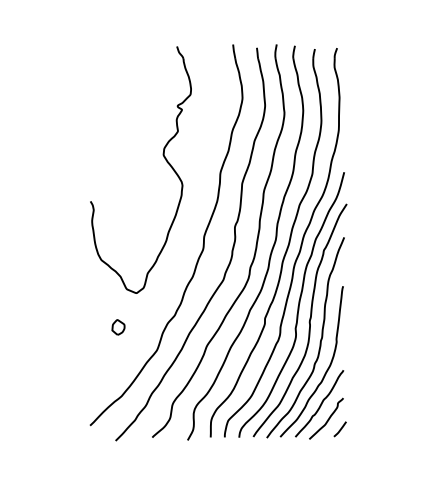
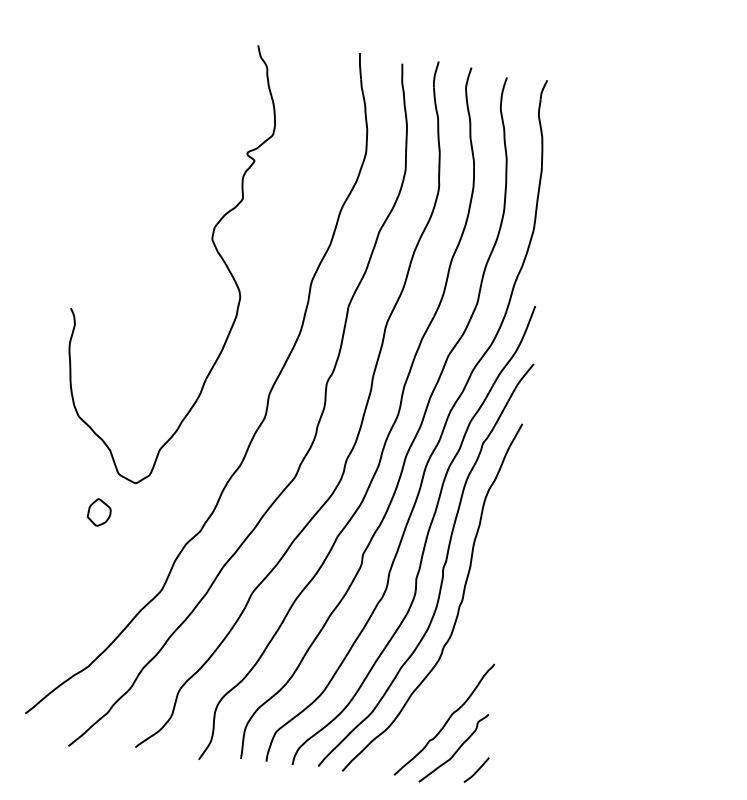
part: (118, 327) -> (99, 512), moved
curve: (326, 369) -> (463, 659), removed

